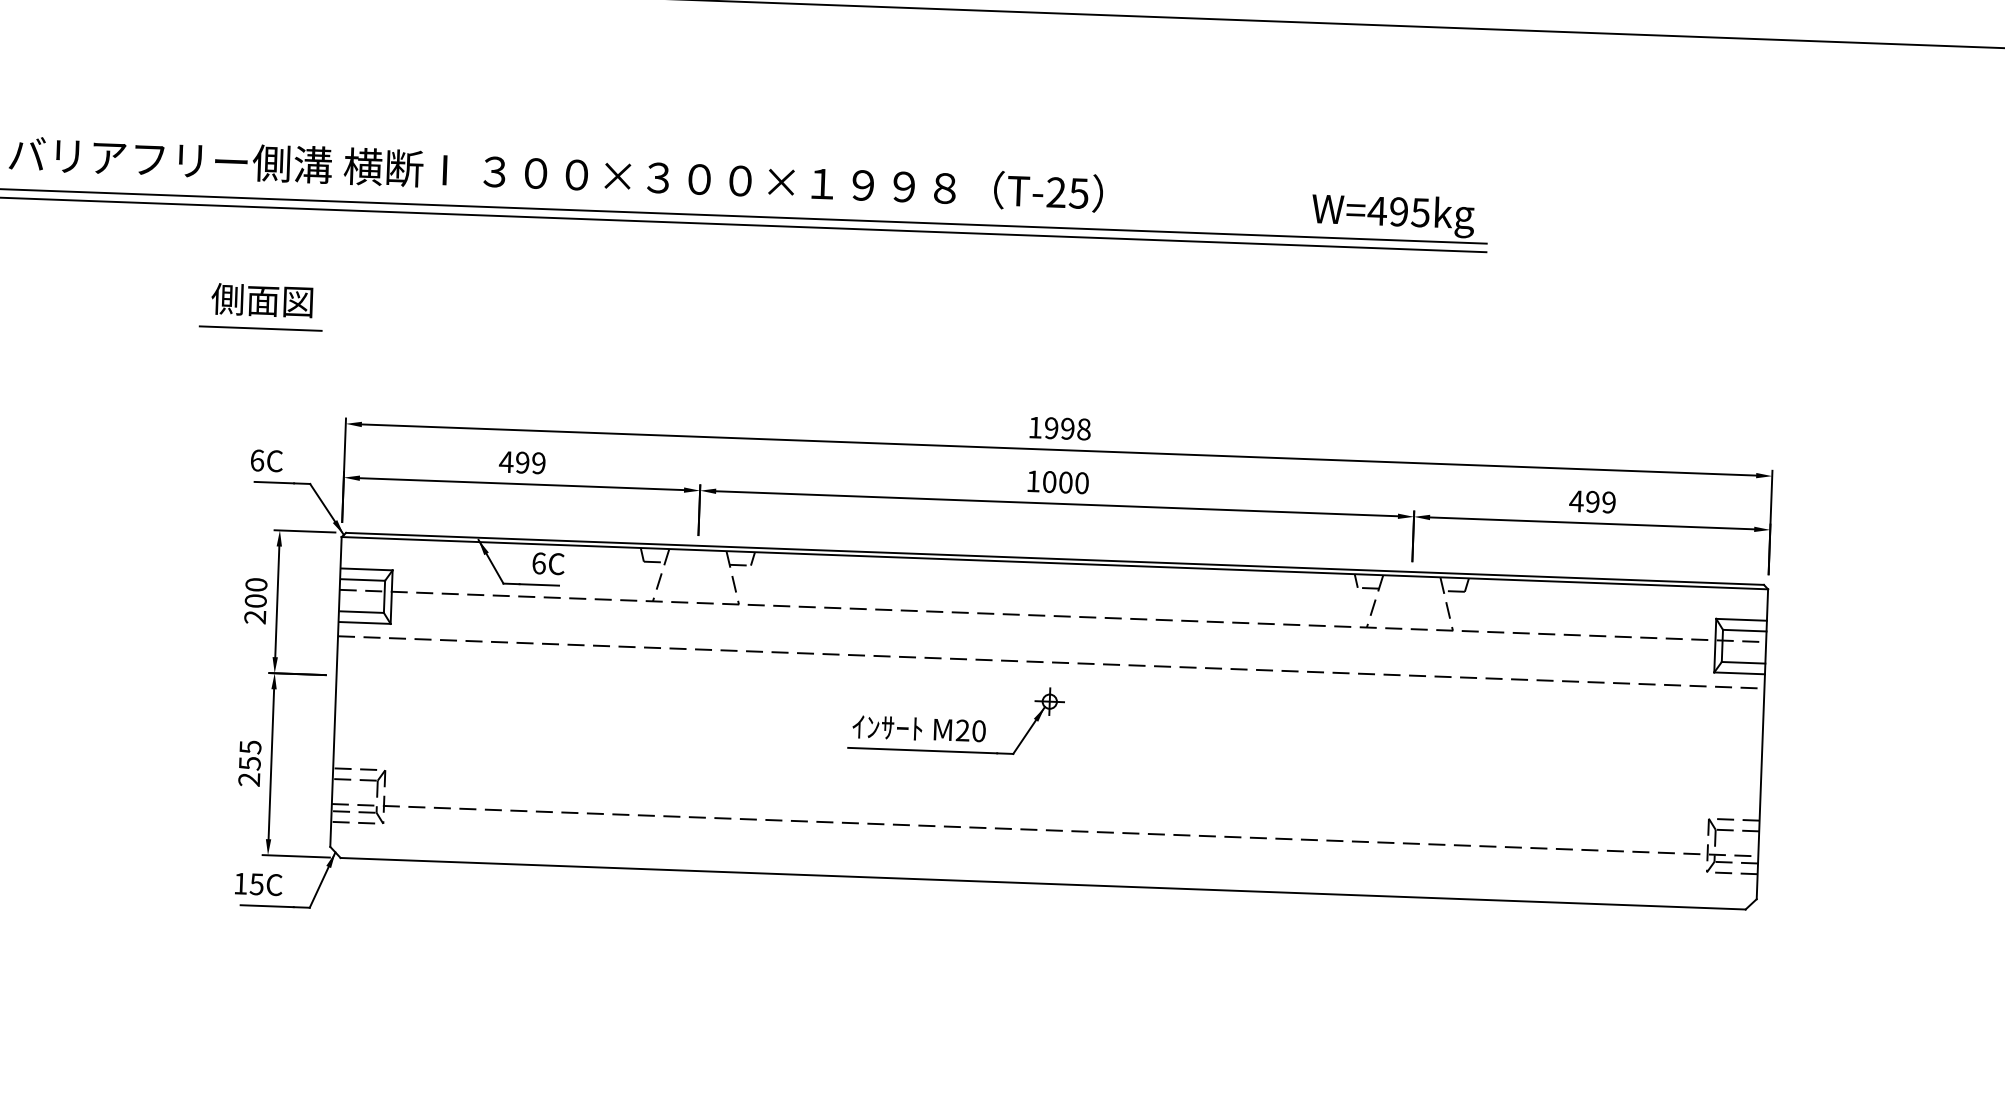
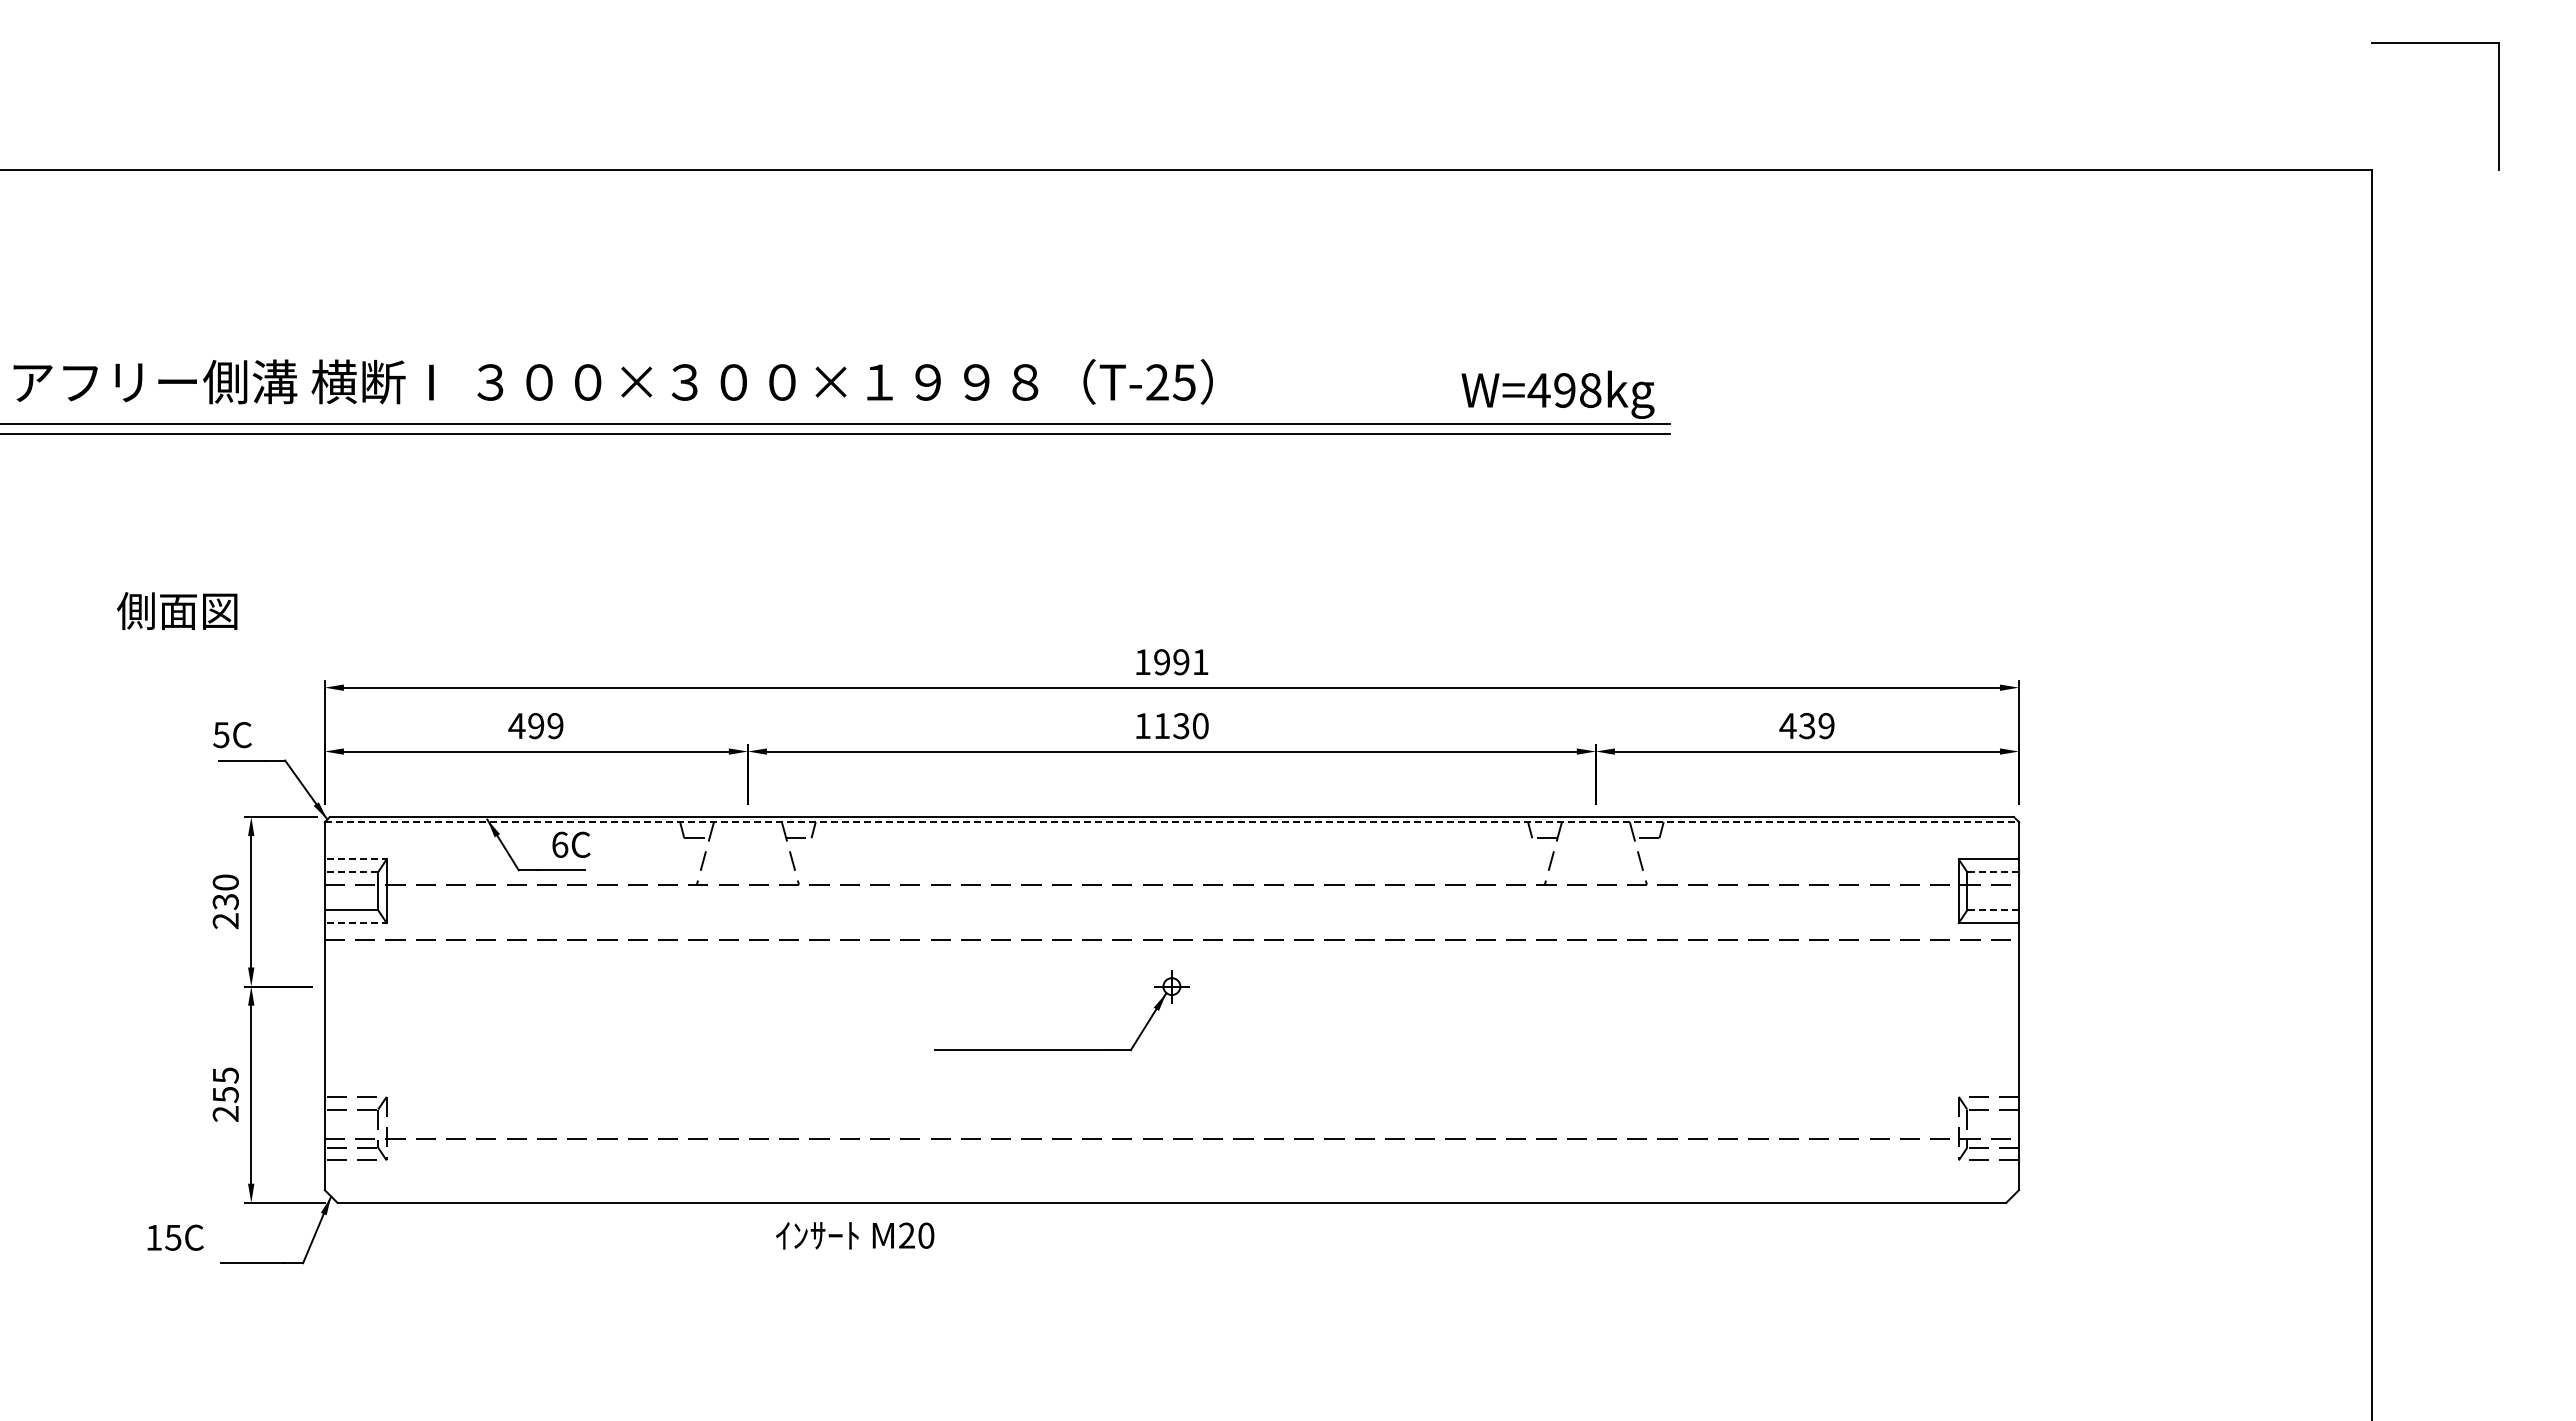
text: (1420, 212) -> (1590, 390), W=495kg -> W=498kg
text: (262, 300) -> (177, 610), moved
line: (260, 328) -> (219, 578), removed
text: (1083, 429) -> (1200, 662), 1998 -> 1991
text: (257, 460) -> (221, 735), 6C -> 5C
text: (1057, 482) -> (1171, 726), 1000 -> 1130
text: (1592, 502) -> (1807, 726), 499 -> 439
line: (1055, 563) -> (1172, 822), solid -> dashed
line: (368, 569) -> (357, 859), solid -> dashed
line: (363, 580) -> (352, 872), solid -> dashed
text: (255, 600) -> (225, 901), 200 -> 230
line: (366, 623) -> (357, 923), solid -> dashed
line: (1745, 630) -> (1993, 872), solid -> dashed
line: (1743, 662) -> (1993, 910), solid -> dashed
text: (919, 728) -> (855, 1235), moved
text: (258, 884) -> (175, 1237), moved

